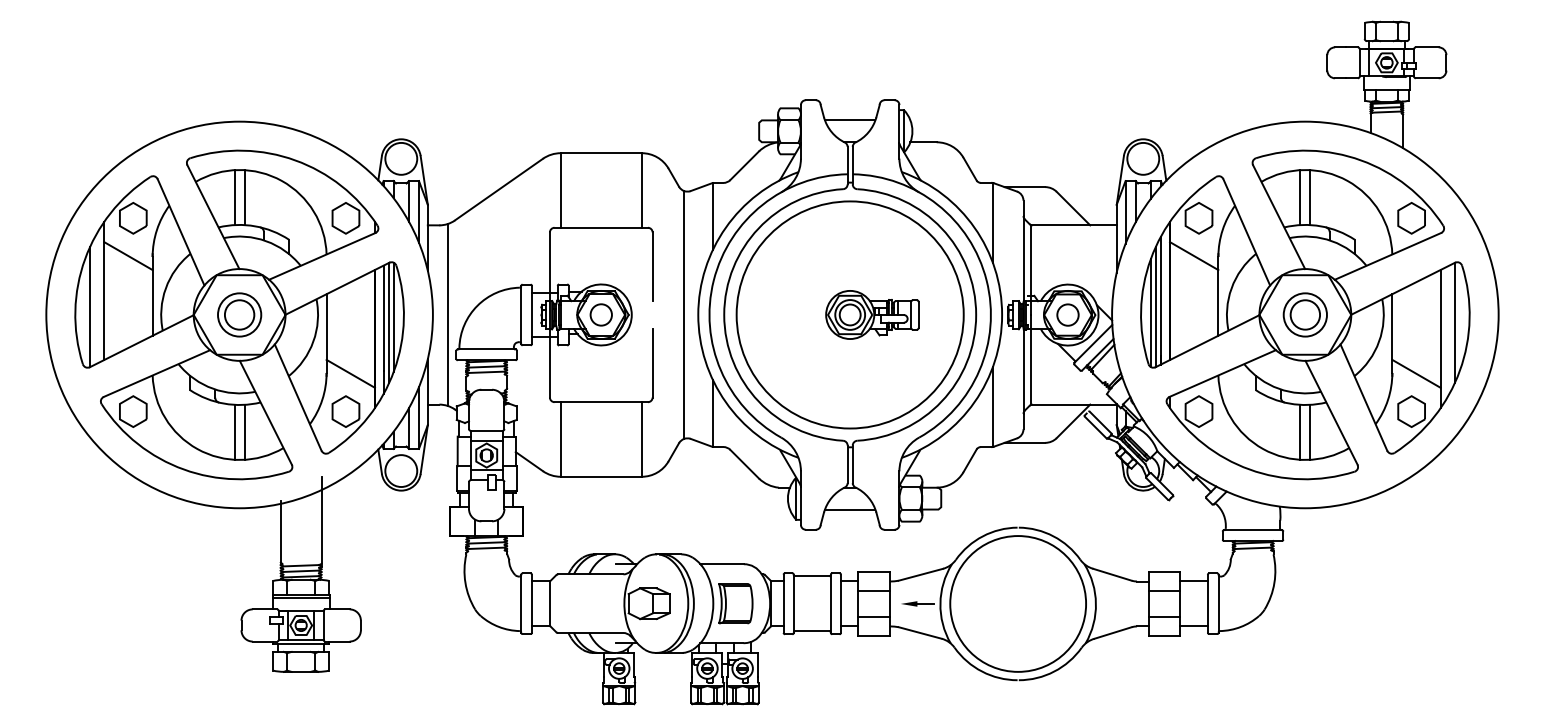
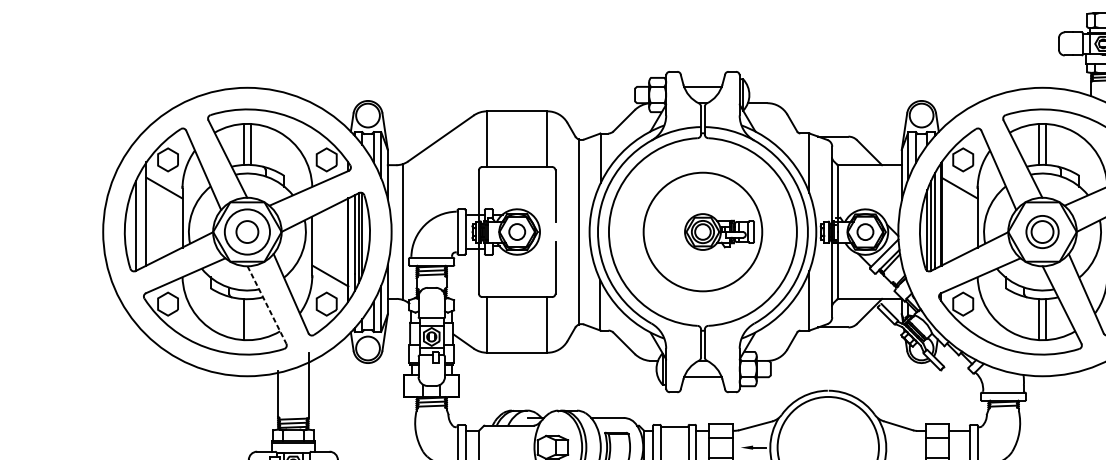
circle: (239, 314) -> (247, 231), size x1.4
circle: (849, 314) -> (702, 231), size x0.7
line: (266, 413) -> (267, 305), solid -> dashed
line: (244, 431) -> (251, 318), removed

